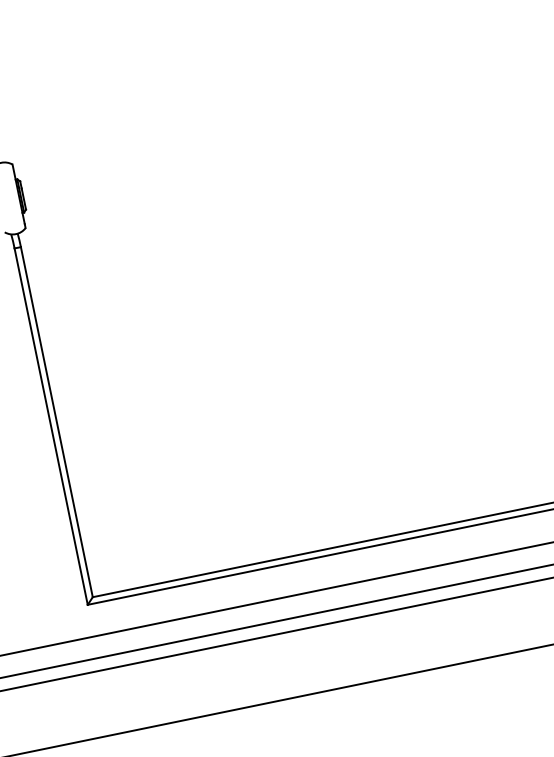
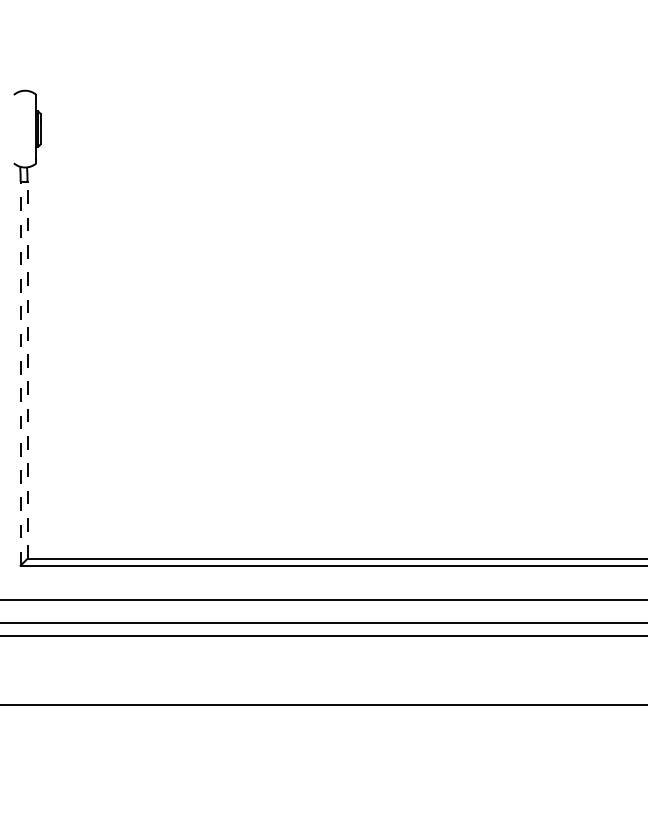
line: (56, 421) -> (27, 369), solid -> dashed
line: (50, 426) -> (20, 373), solid -> dashed

